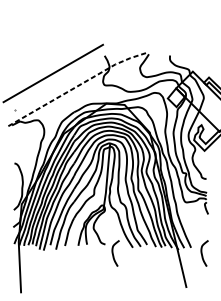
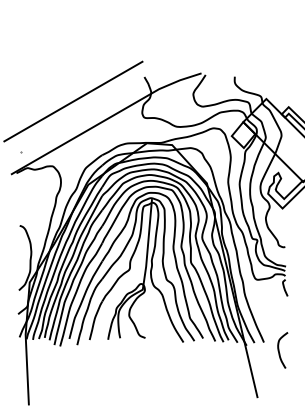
line: (76, 86) -> (105, 119), dashed -> solid
curve: (113, 253) -> (156, 350), removed

